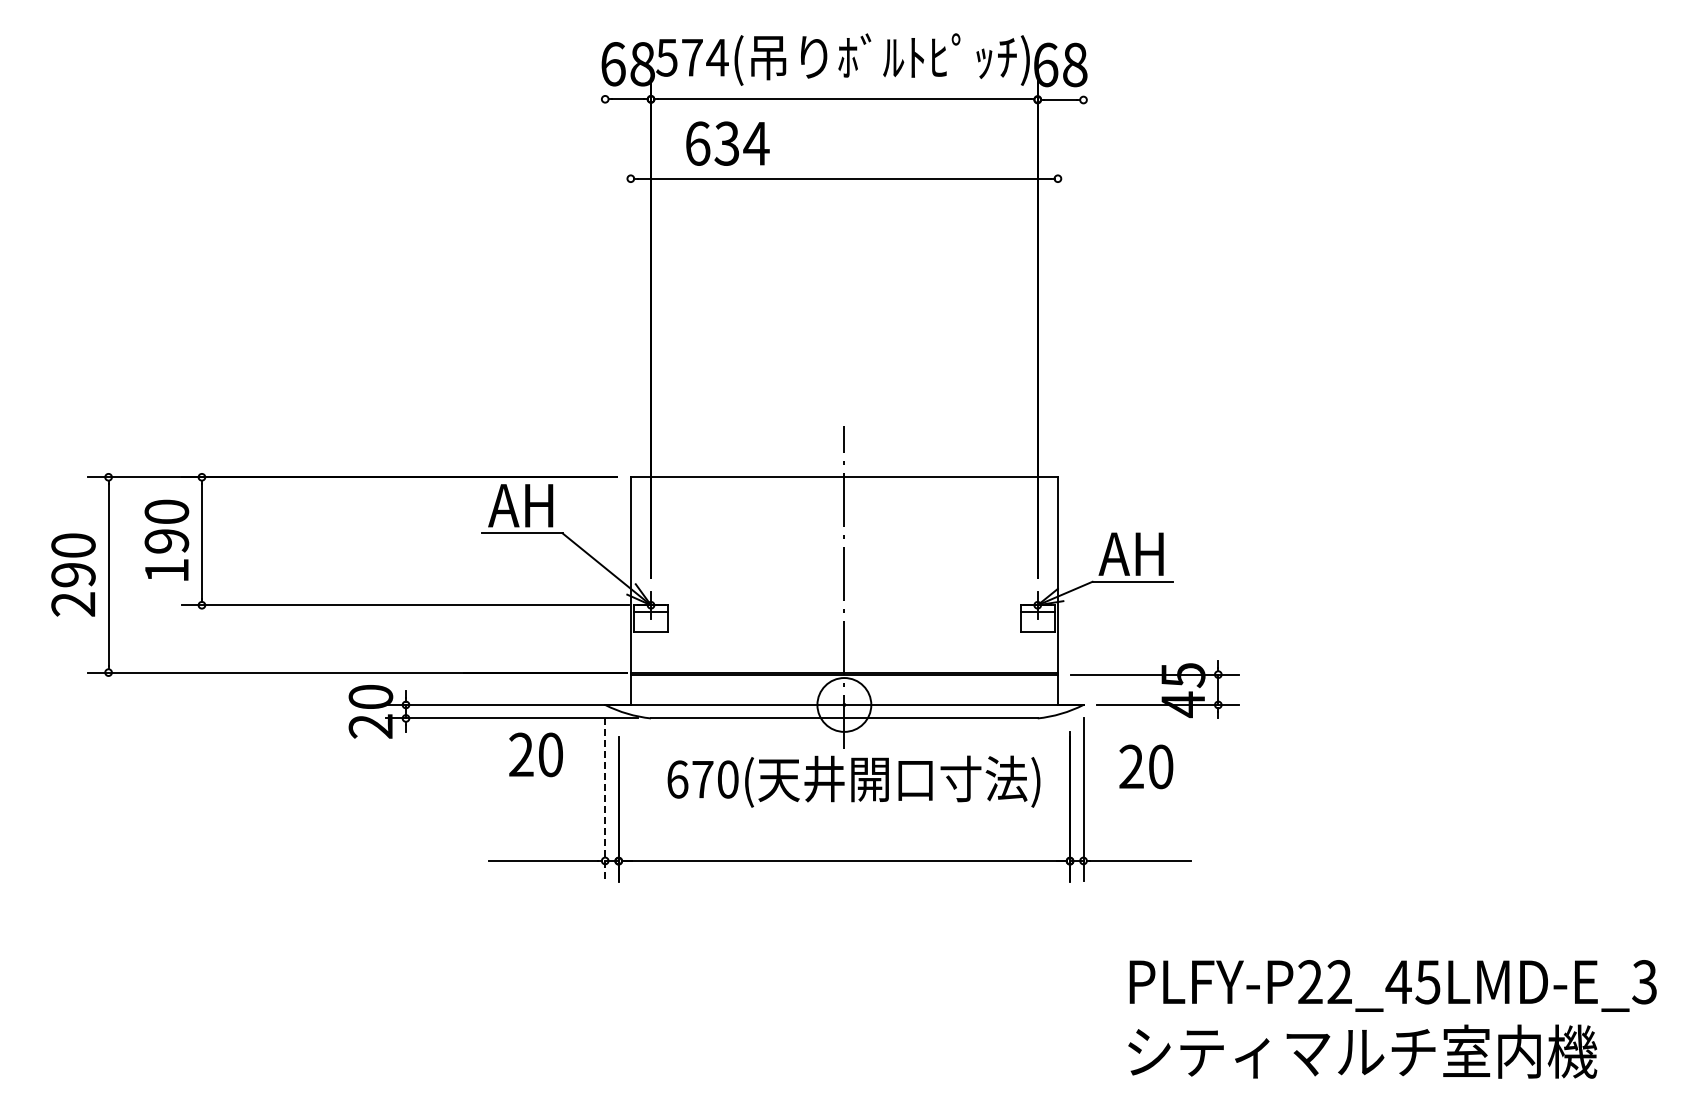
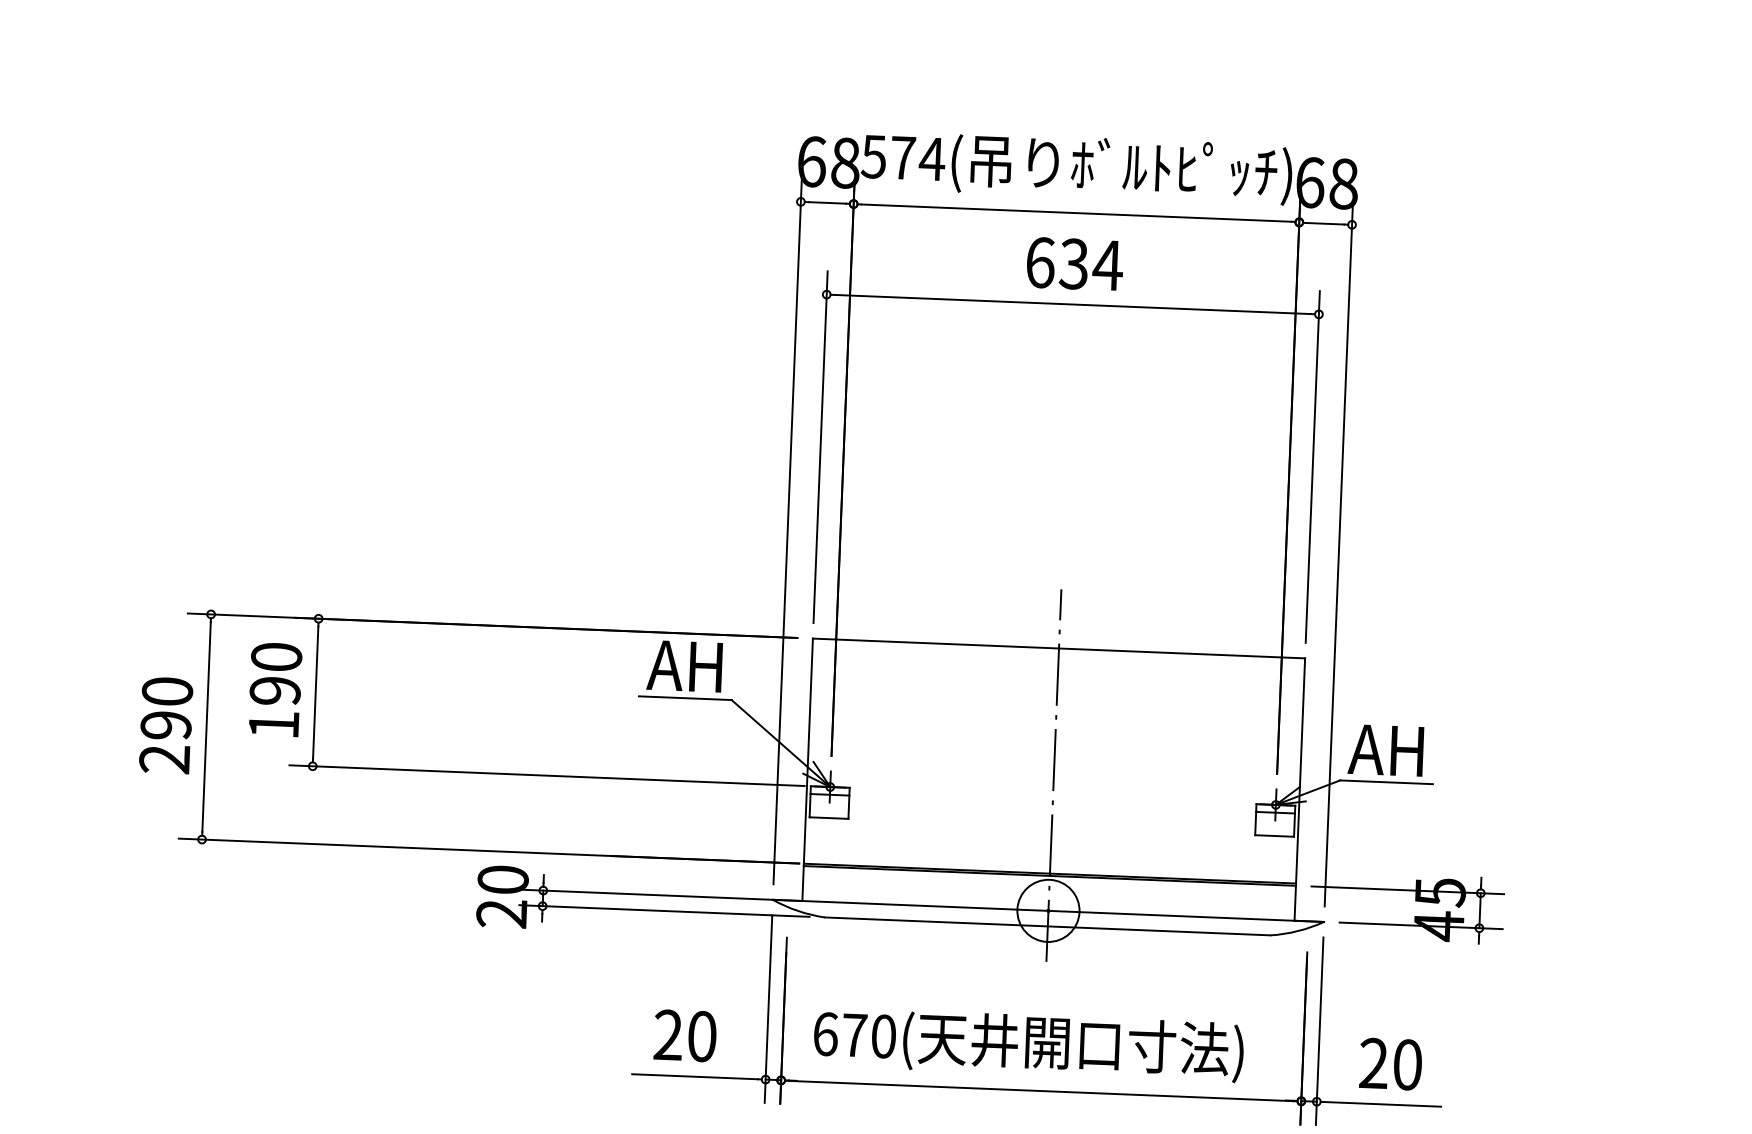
text: (727, 143) -> (1074, 263), moved
line: (630, 310) -> (820, 446), added
line: (1057, 310) -> (1312, 466), added
line: (605, 385) -> (787, 531), added
line: (1083, 385) -> (1338, 553), added
text: (535, 754) -> (684, 1035), moved
text: (1146, 766) -> (1391, 1063), moved
text: (853, 781) -> (1028, 1044), moved
line: (605, 800) -> (768, 1009), dashed -> solid

